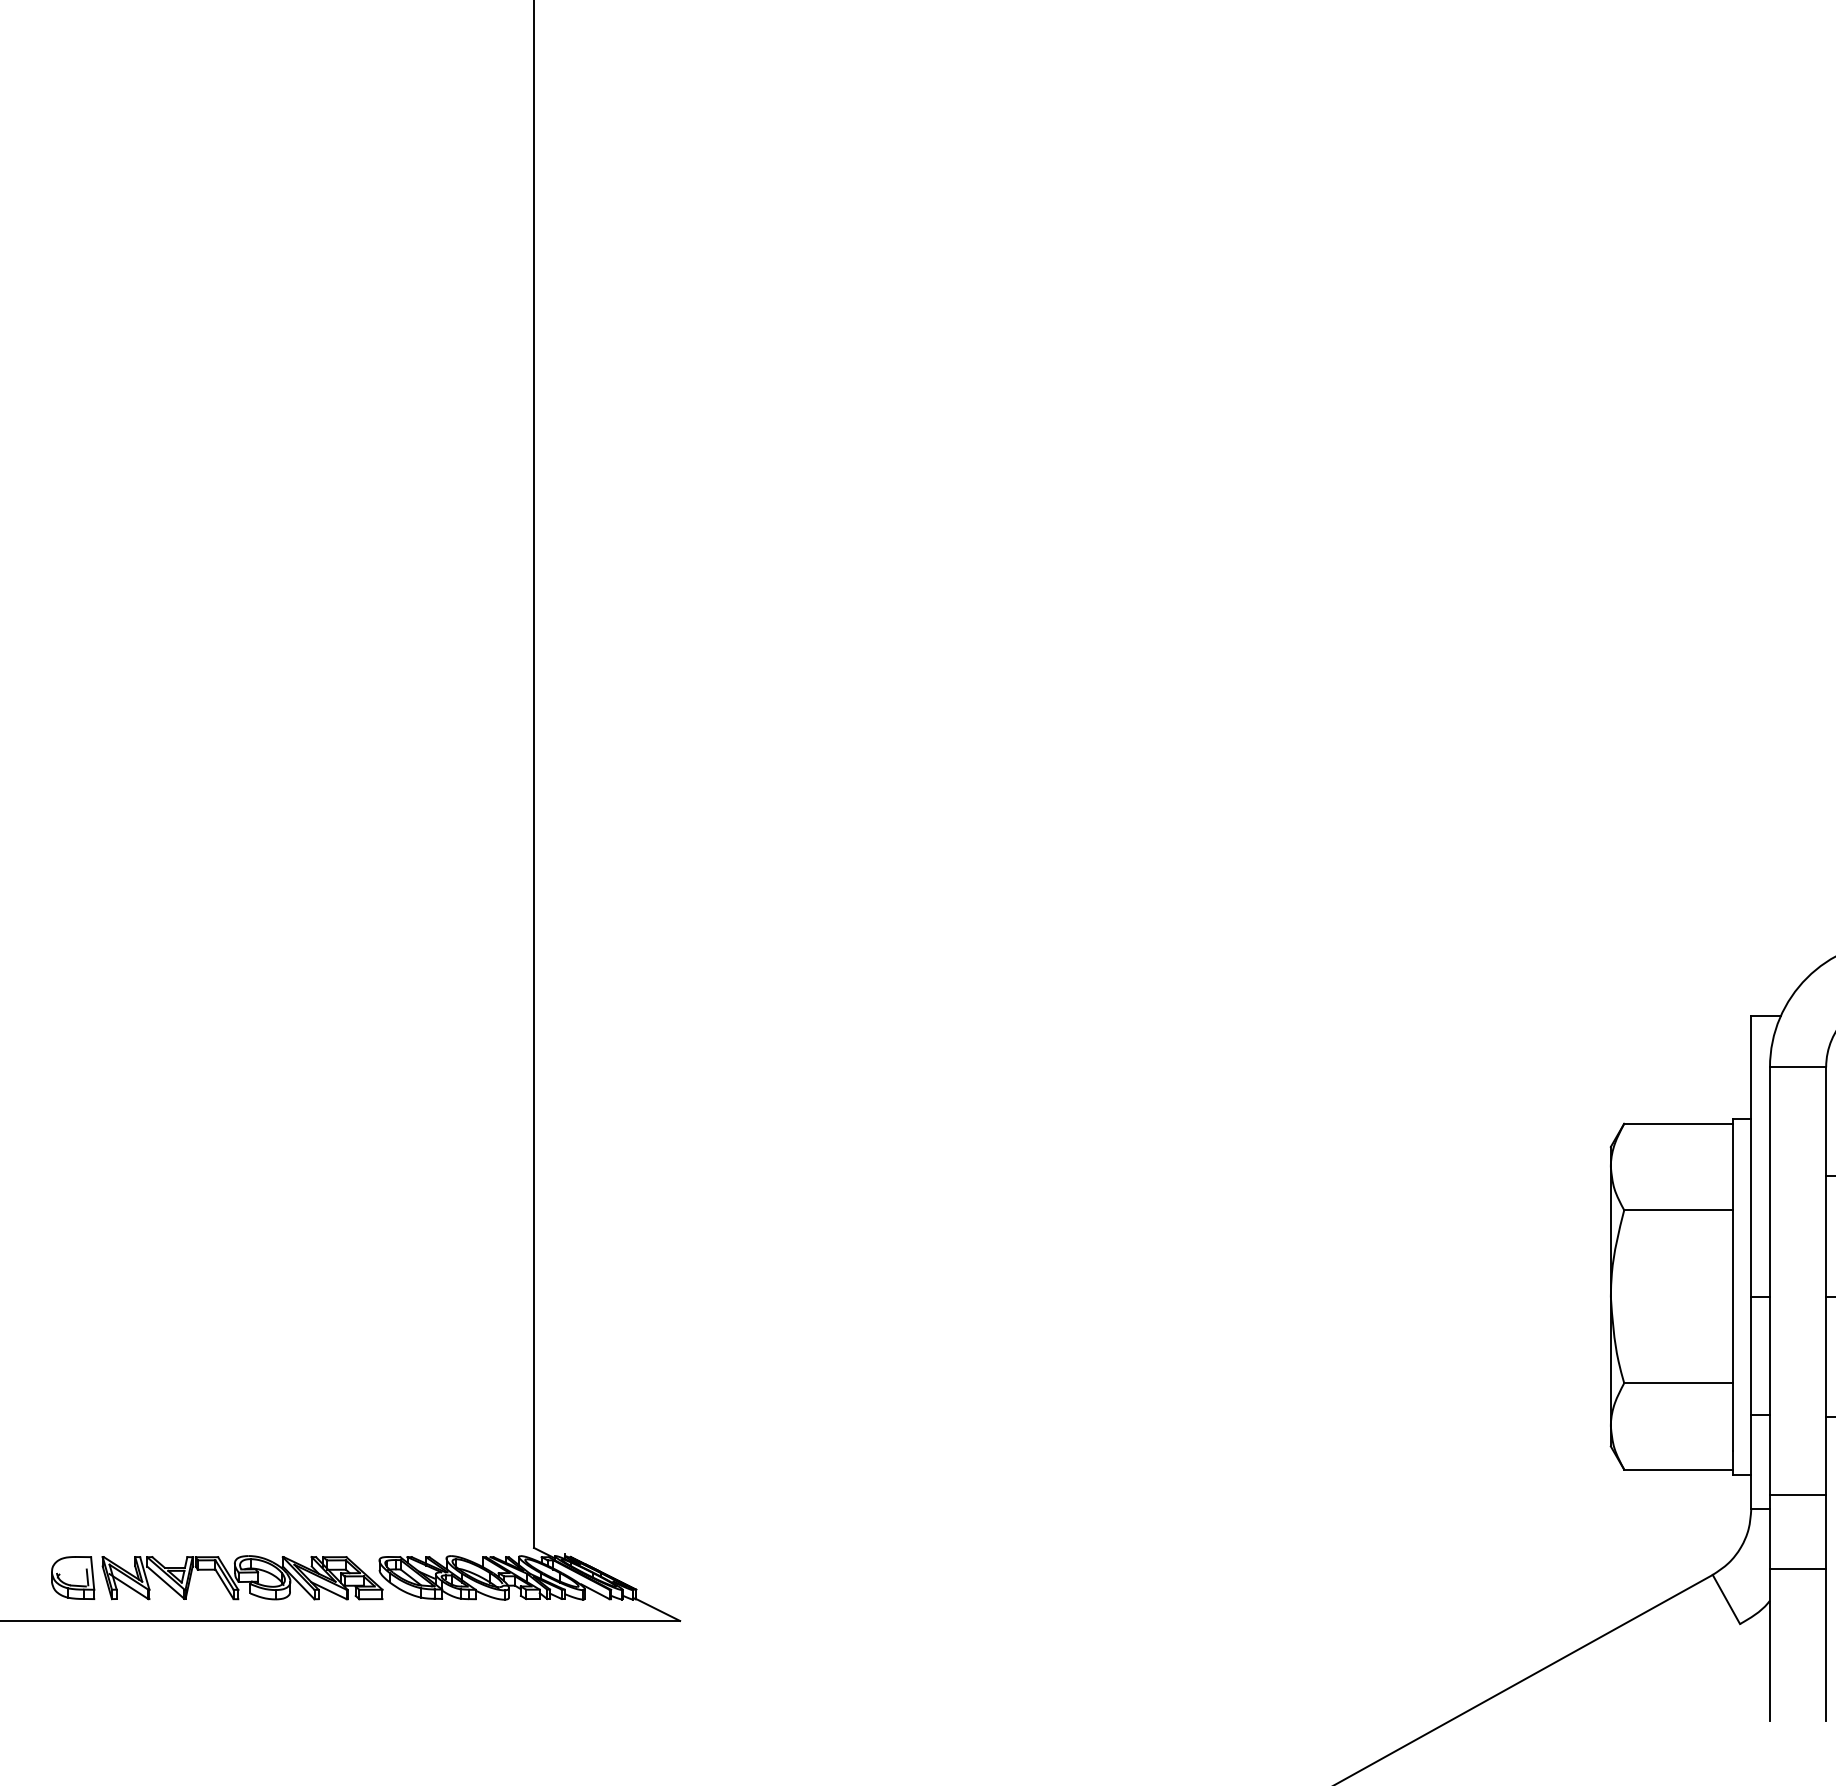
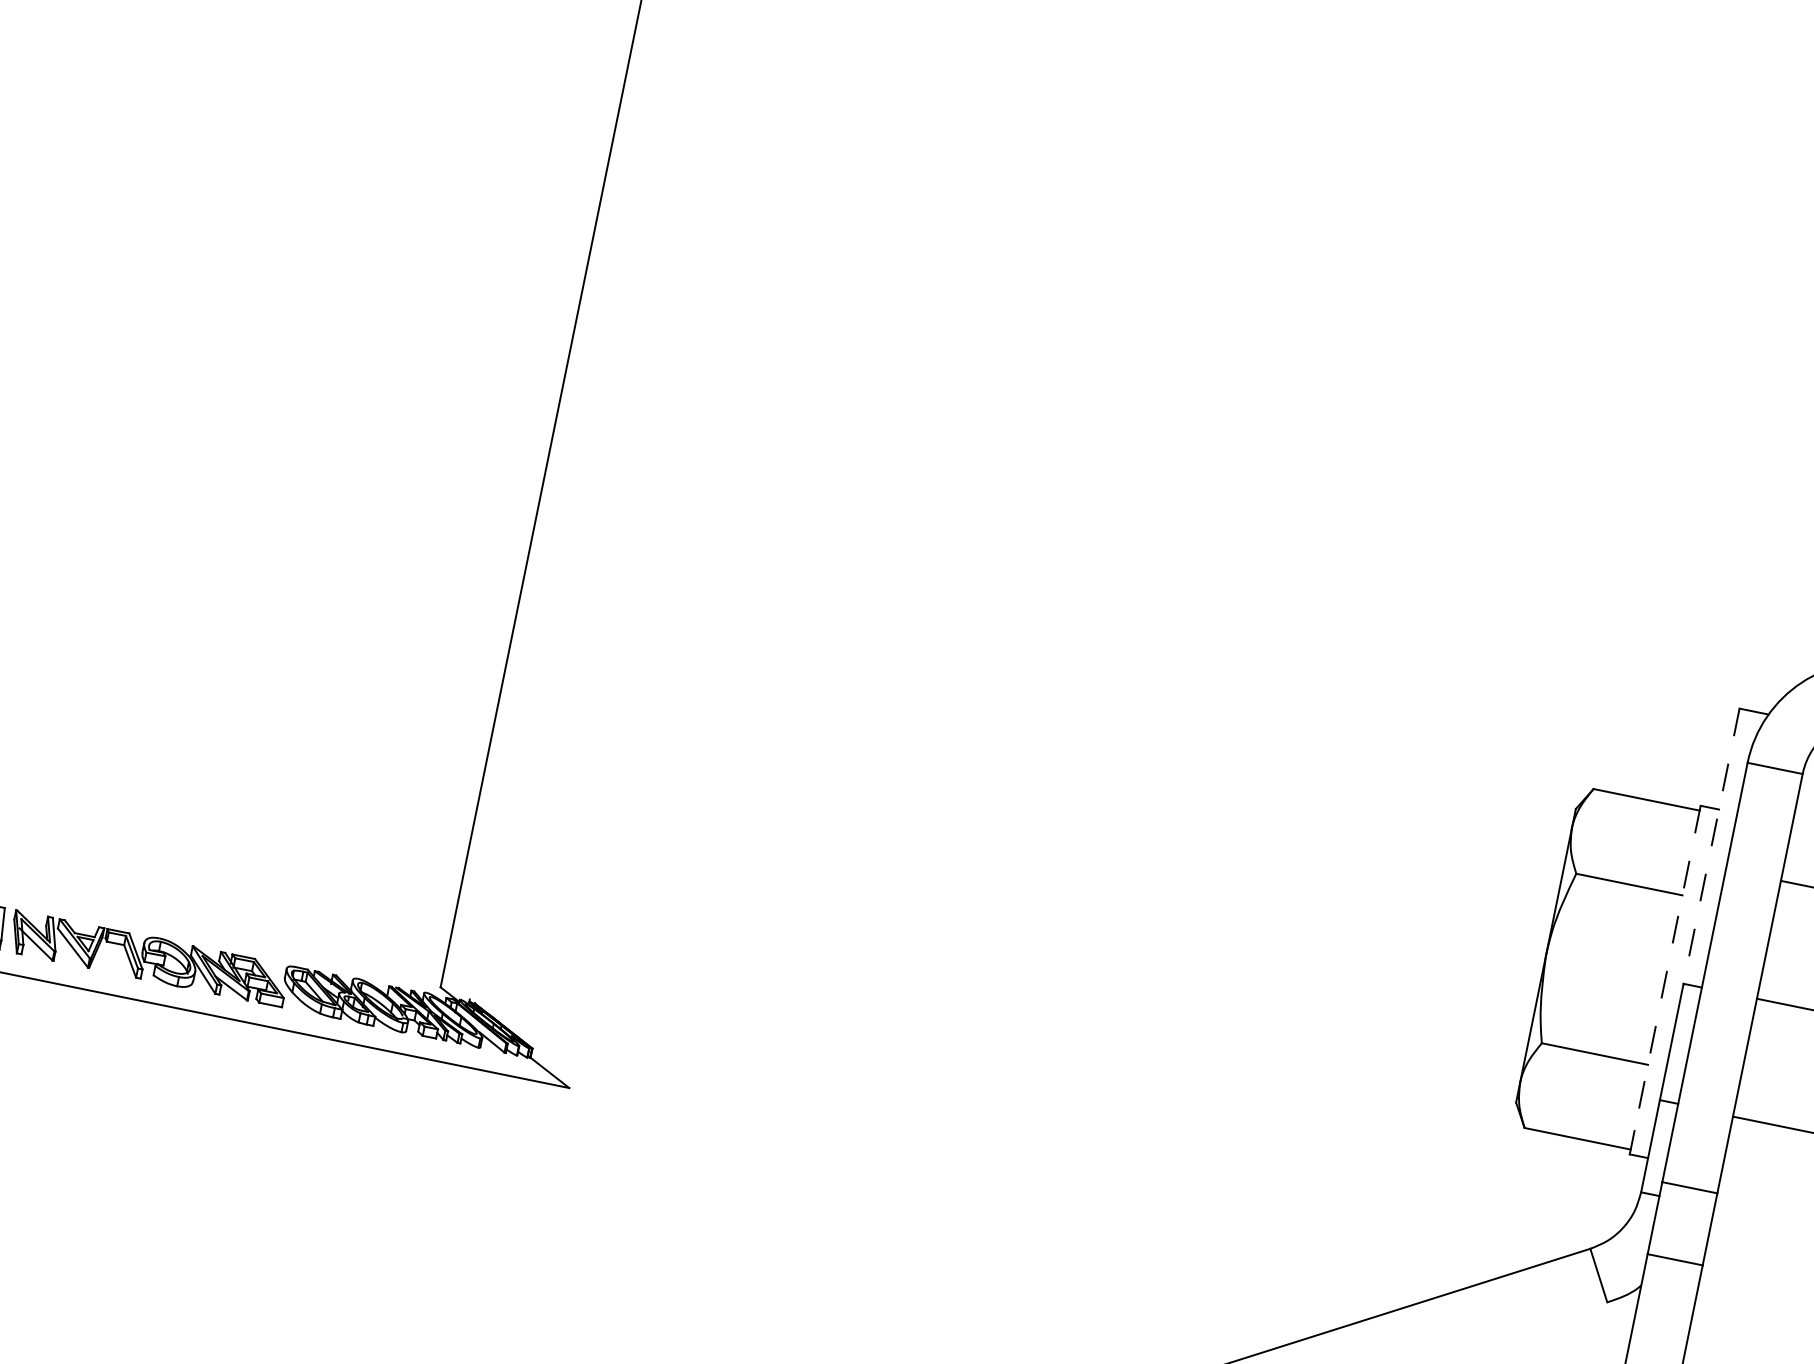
line: (1751, 1156) -> (1711, 846), solid -> dashed
line: (1732, 1284) -> (1667, 968), solid -> dashed

